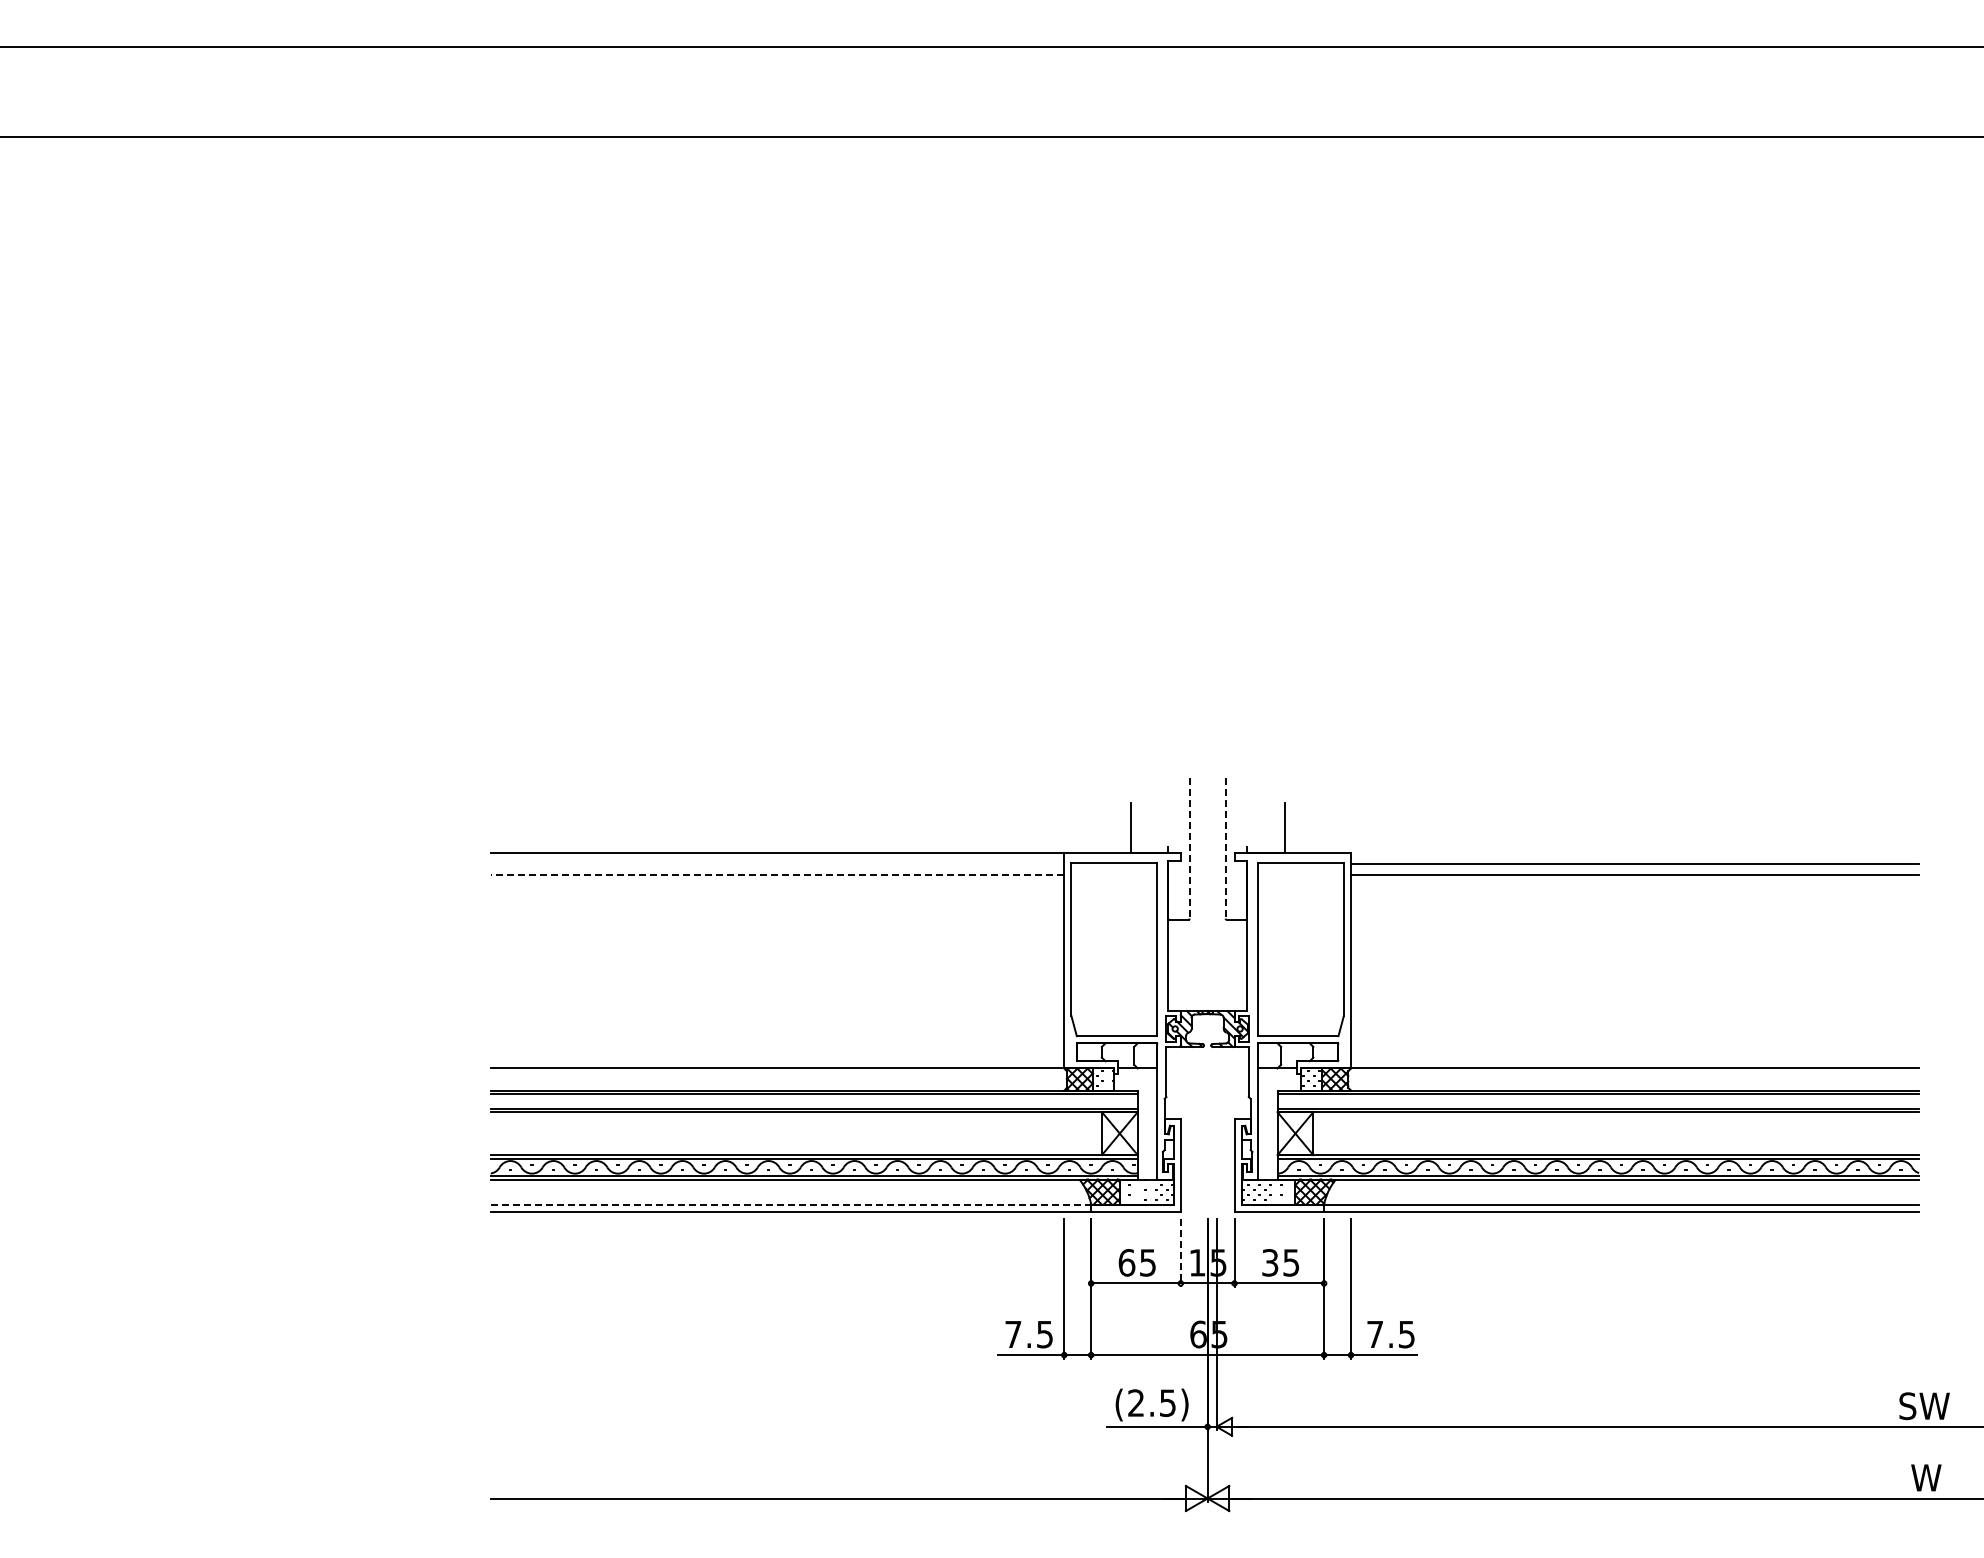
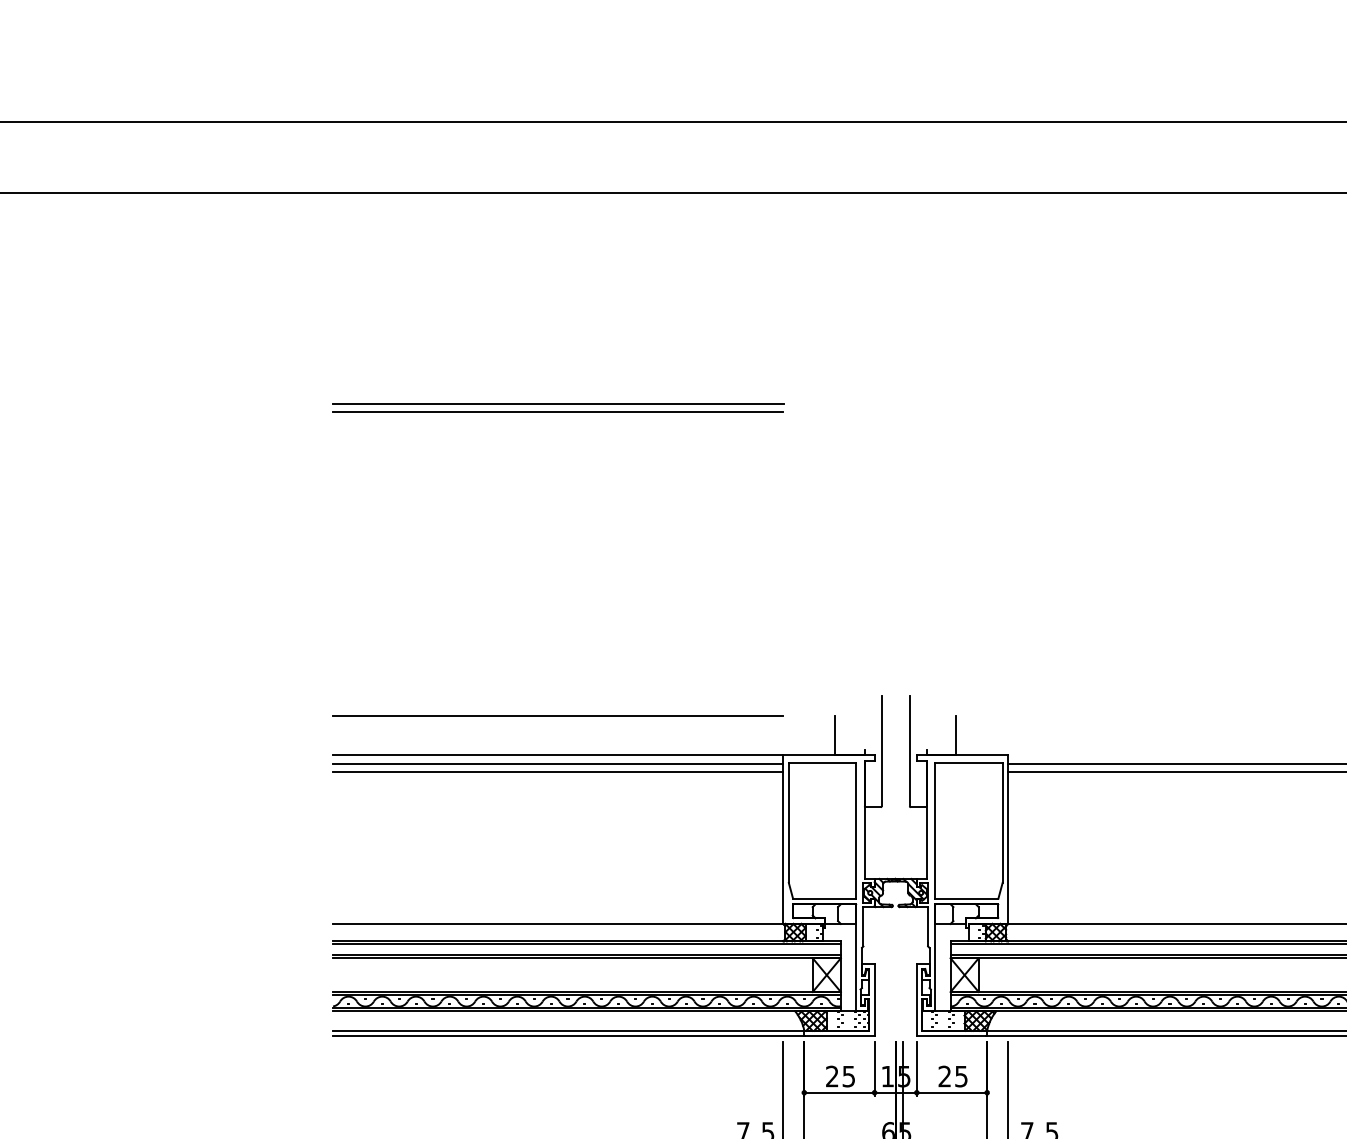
line: (777, 405) -> (558, 403), added
line: (777, 415) -> (558, 411), added
line: (777, 803) -> (558, 716), added
line: (1189, 848) -> (881, 751), dashed -> solid
line: (1225, 848) -> (909, 751), dashed -> solid
line: (777, 864) -> (558, 763), added
line: (777, 874) -> (558, 771), dashed -> solid
line: (791, 1204) -> (569, 1030), dashed -> solid
line: (1180, 1253) -> (874, 1069), dashed -> solid
text: (1126, 1262) -> (832, 1076), 65 -> 25
text: (1270, 1262) -> (945, 1076), 35 -> 25

